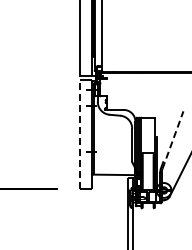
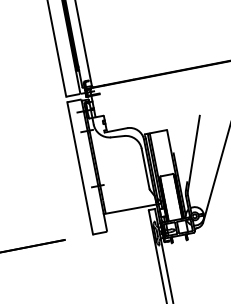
line: (80, 134) -> (80, 168), dashed -> solid
line: (173, 140) -> (194, 153), dashed -> solid

